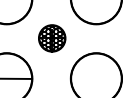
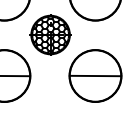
part: (52, 37) -> (50, 34), size x1.43
line: (96, 78) -> (95, 75), added

